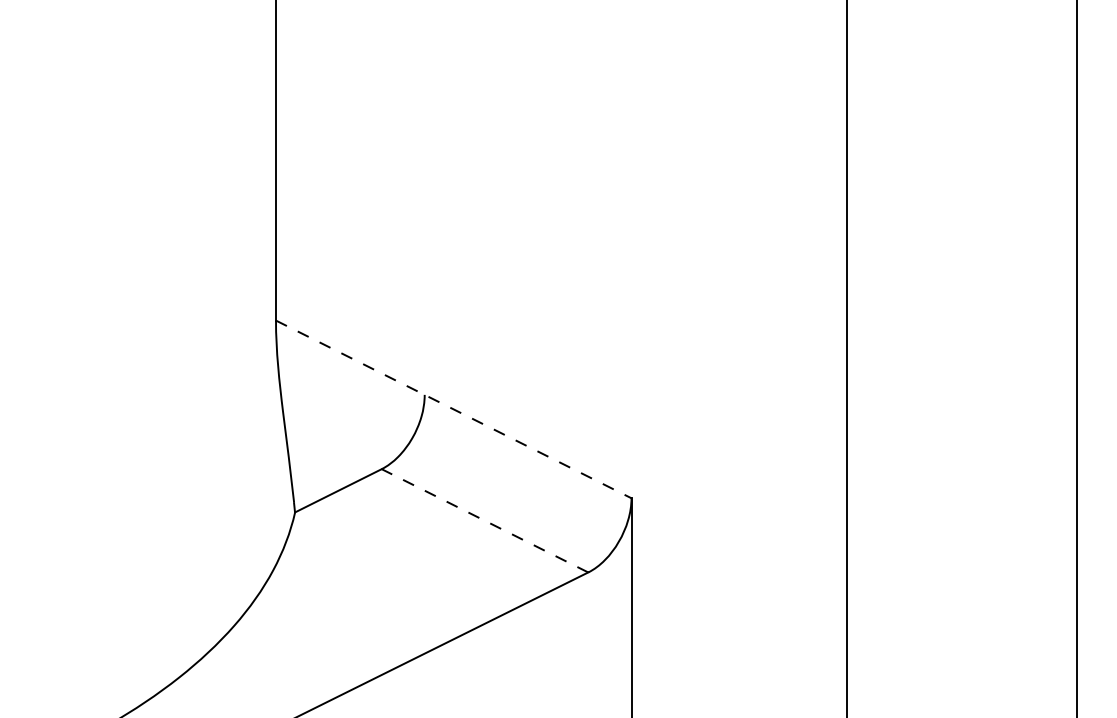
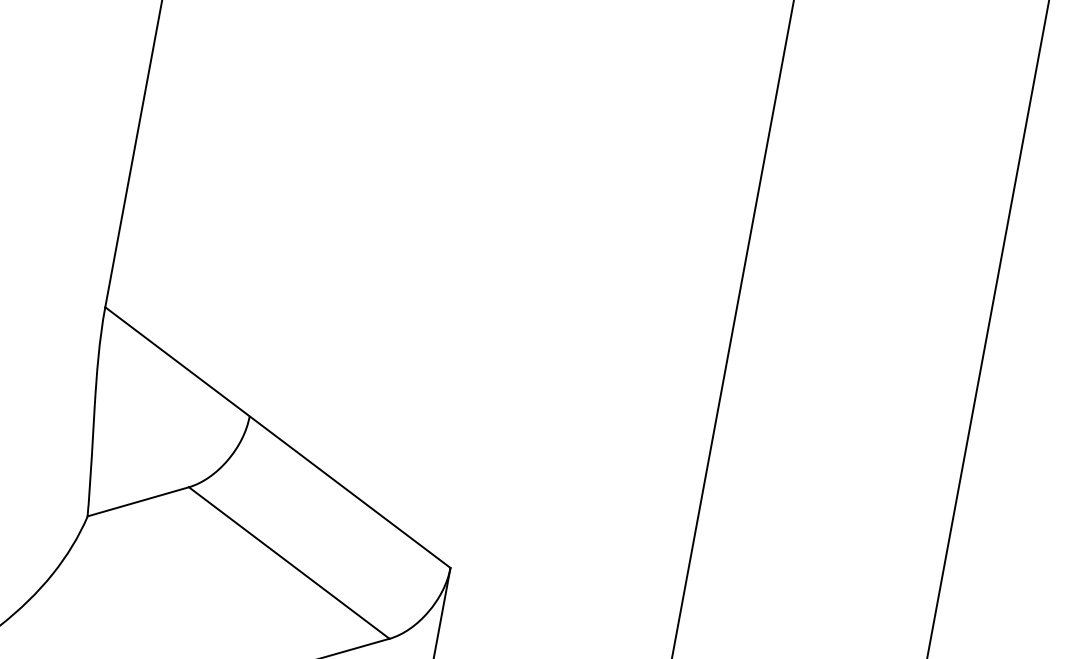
line: (453, 409) -> (277, 437), dashed -> solid
line: (484, 520) -> (288, 562), dashed -> solid

